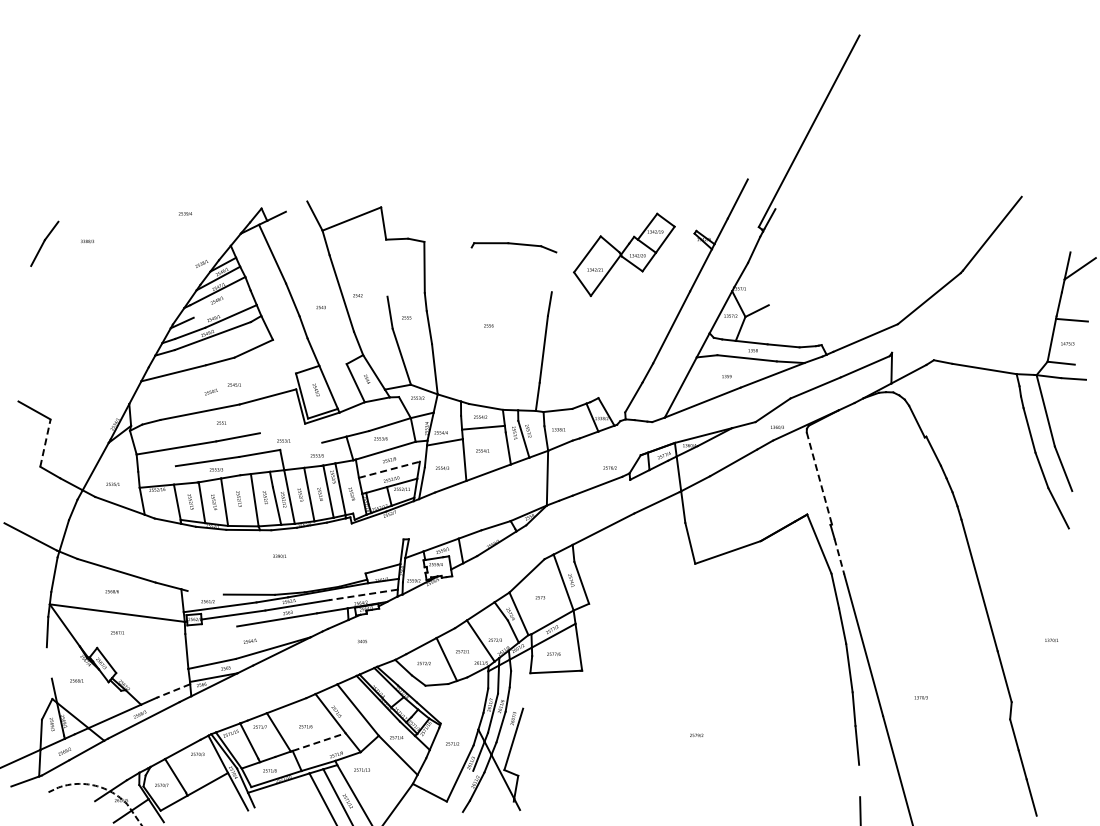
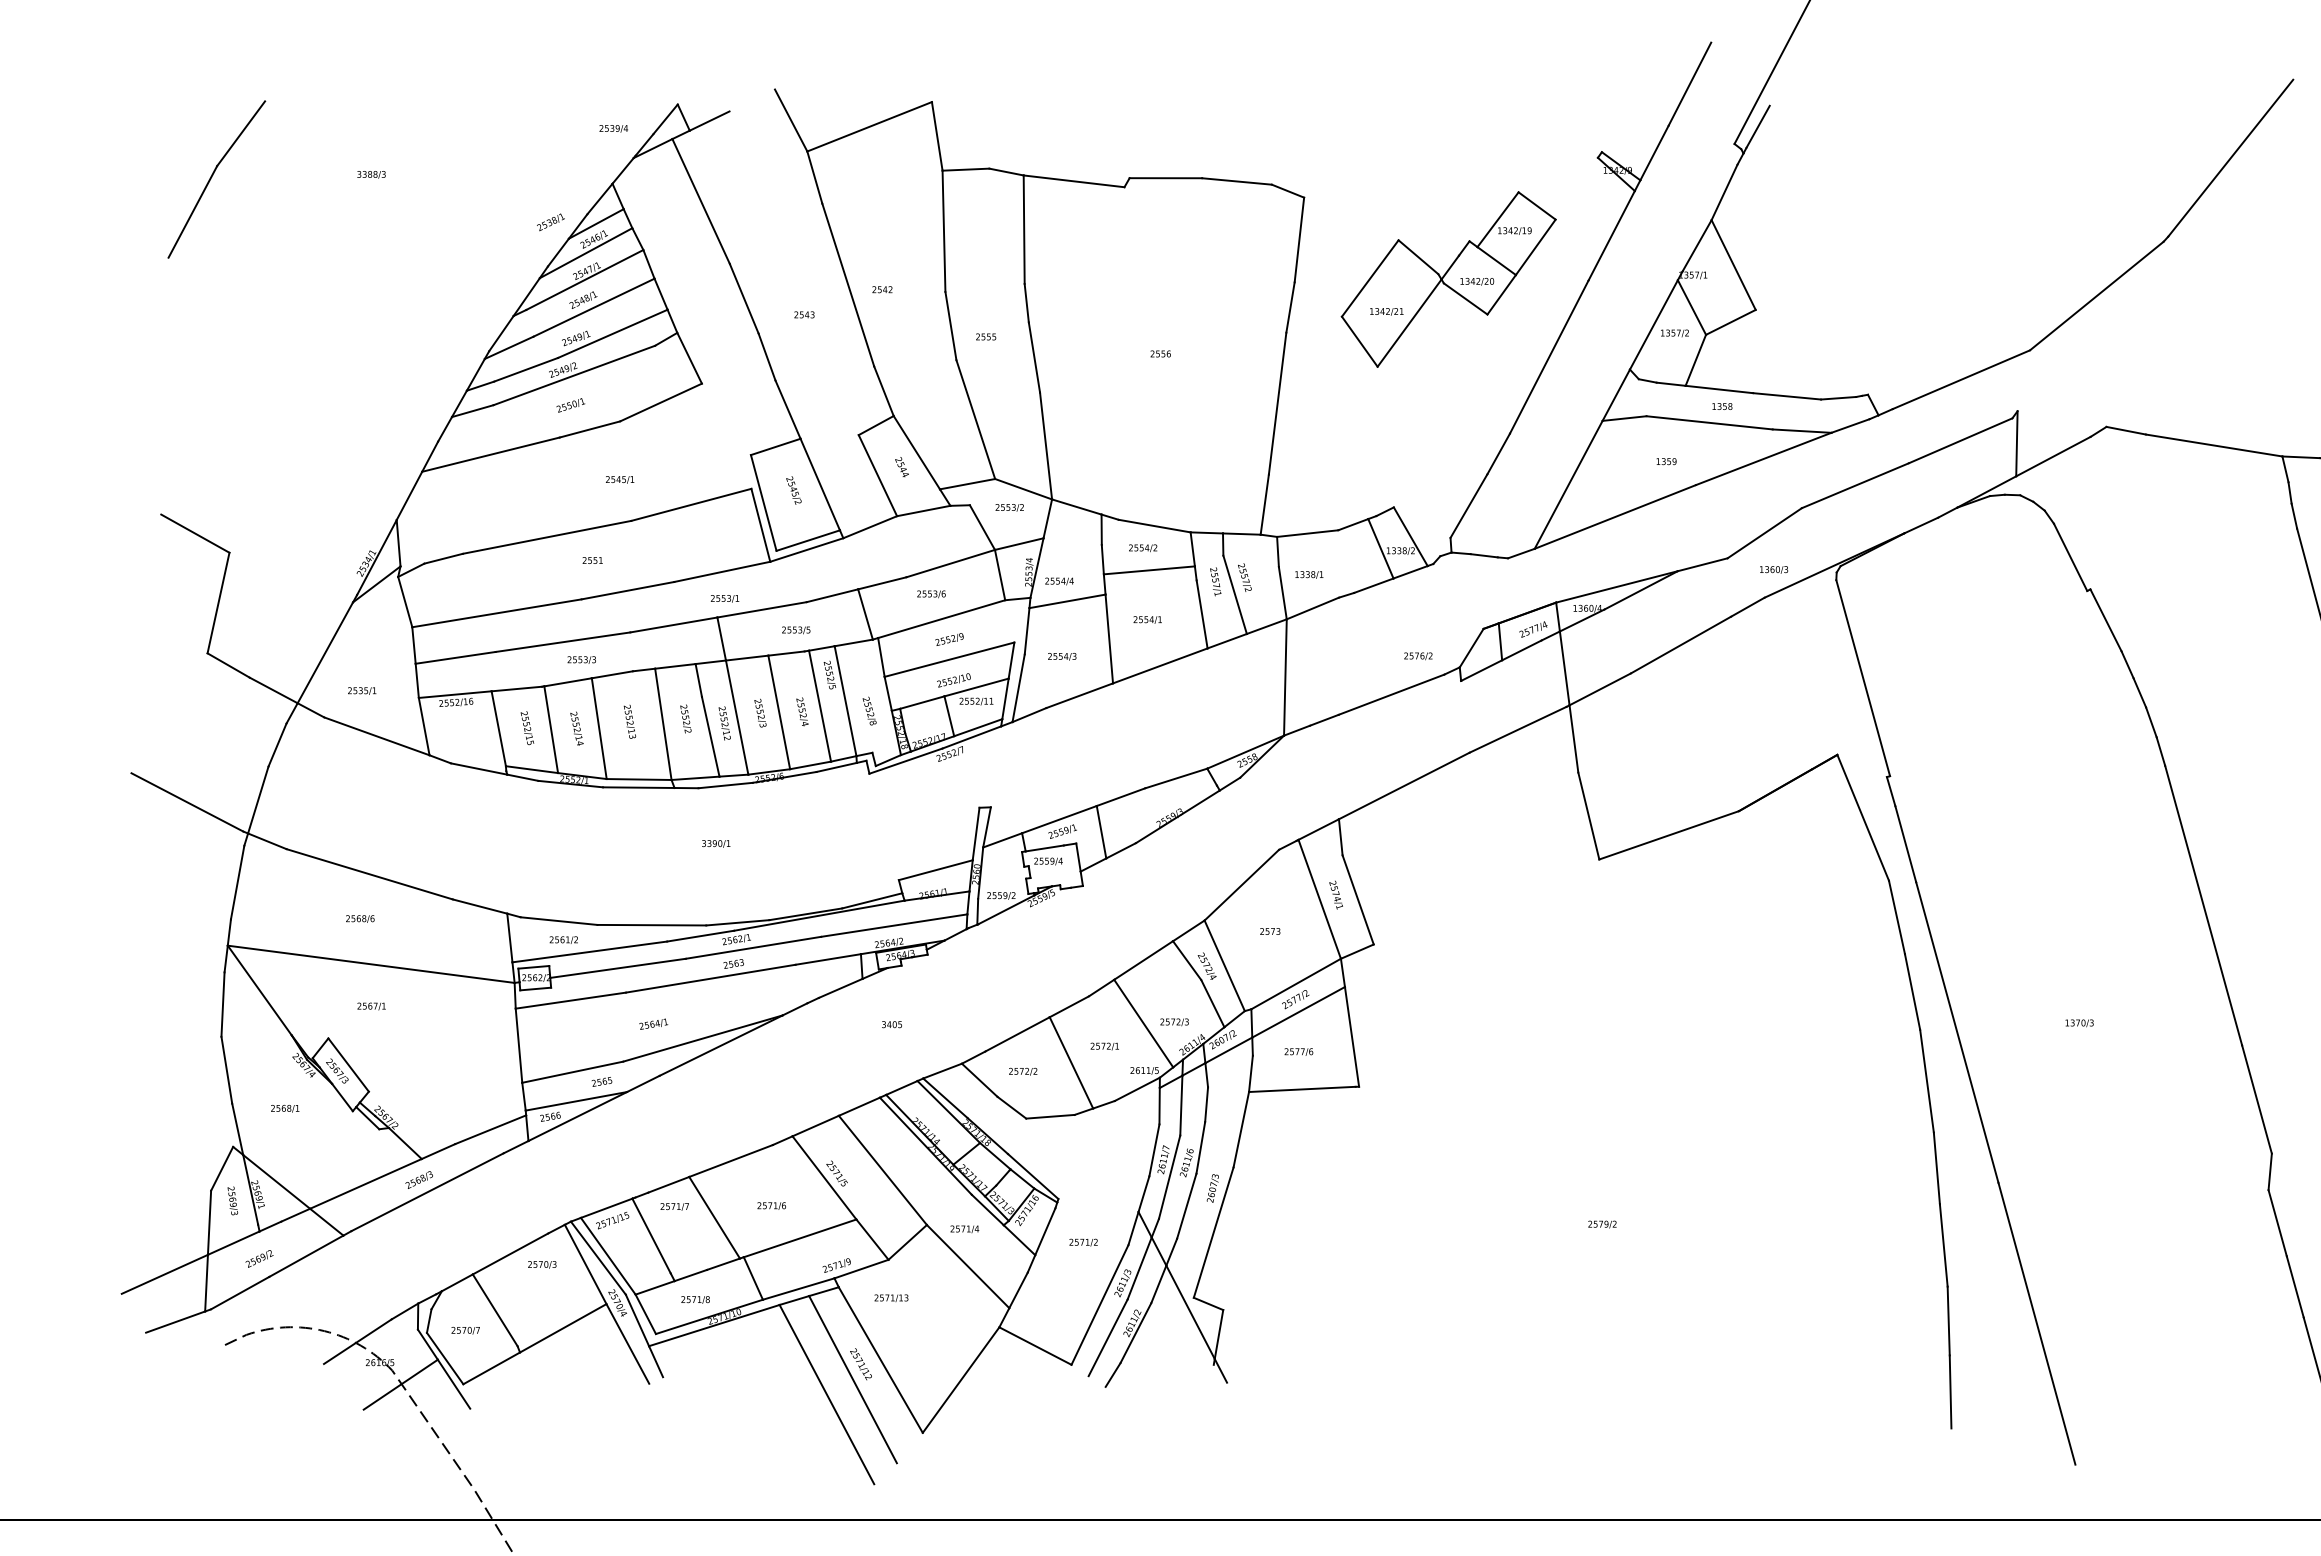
text: (185, 213) -> (613, 127), moved
text: (87, 241) -> (371, 174), moved
part: (44, 243) -> (216, 178), size x1.67
line: (447, 244) -> (1072, 180), added
part: (624, 254) -> (1449, 278), moved
line: (386, 267) -> (943, 229), added
line: (553, 272) -> (1298, 240), added
line: (758, 283) -> (1733, 263), added
line: (221, 303) -> (592, 306), added
text: (210, 391) -> (569, 404), moved
line: (282, 428) -> (722, 571), added
line: (45, 442) -> (218, 601), dashed -> solid
line: (301, 445) -> (762, 608), added
line: (156, 468) -> (454, 656), added
line: (389, 469) -> (949, 659), dashed -> solid
line: (819, 478) -> (1863, 678), dashed -> solid
line: (839, 556) -> (1905, 843), dashed -> solid
line: (205, 592) -> (558, 920), added
line: (363, 594) -> (894, 924), dashed -> solid
line: (211, 629) -> (571, 999), added
line: (48, 662) -> (224, 1069), added
line: (526, 690) -> (1240, 1128), added
line: (173, 691) -> (490, 1130), dashed -> solid
text: (920, 697) -> (2078, 1022), moved
line: (319, 742) -> (800, 1239), dashed -> solid
line: (859, 780) -> (1948, 1319), added
line: (463, 788) -> (1106, 1336), added

